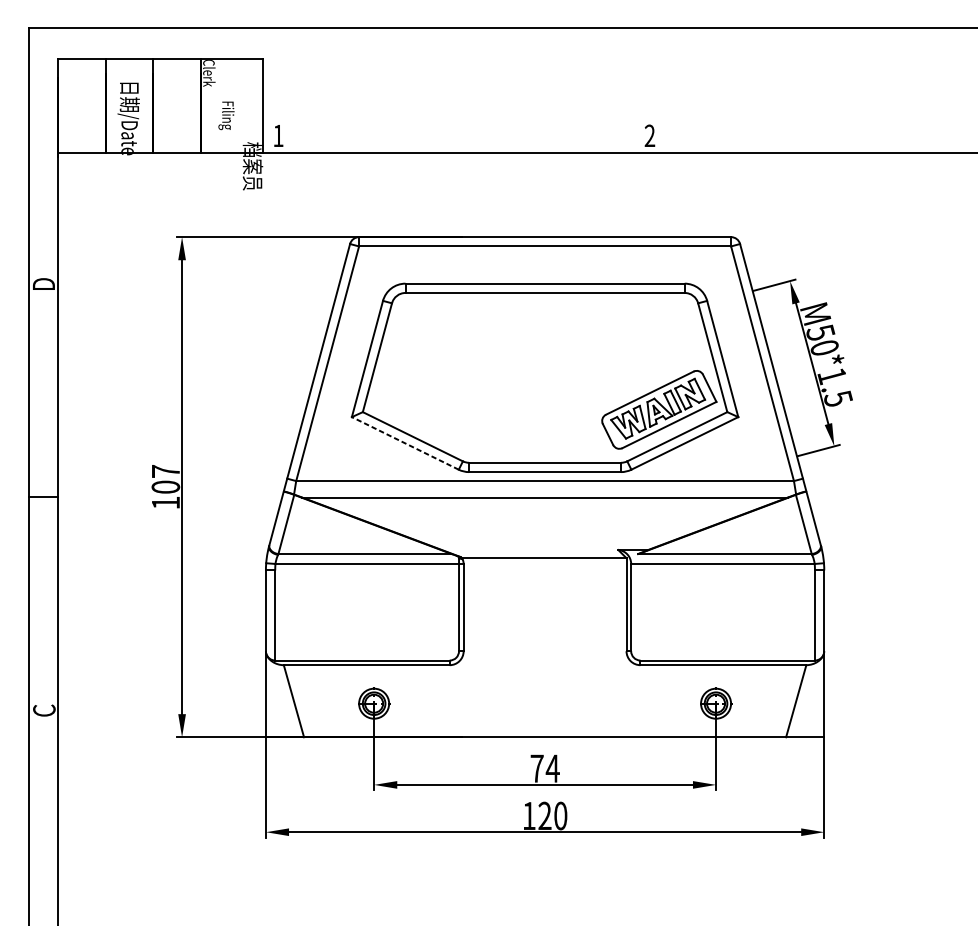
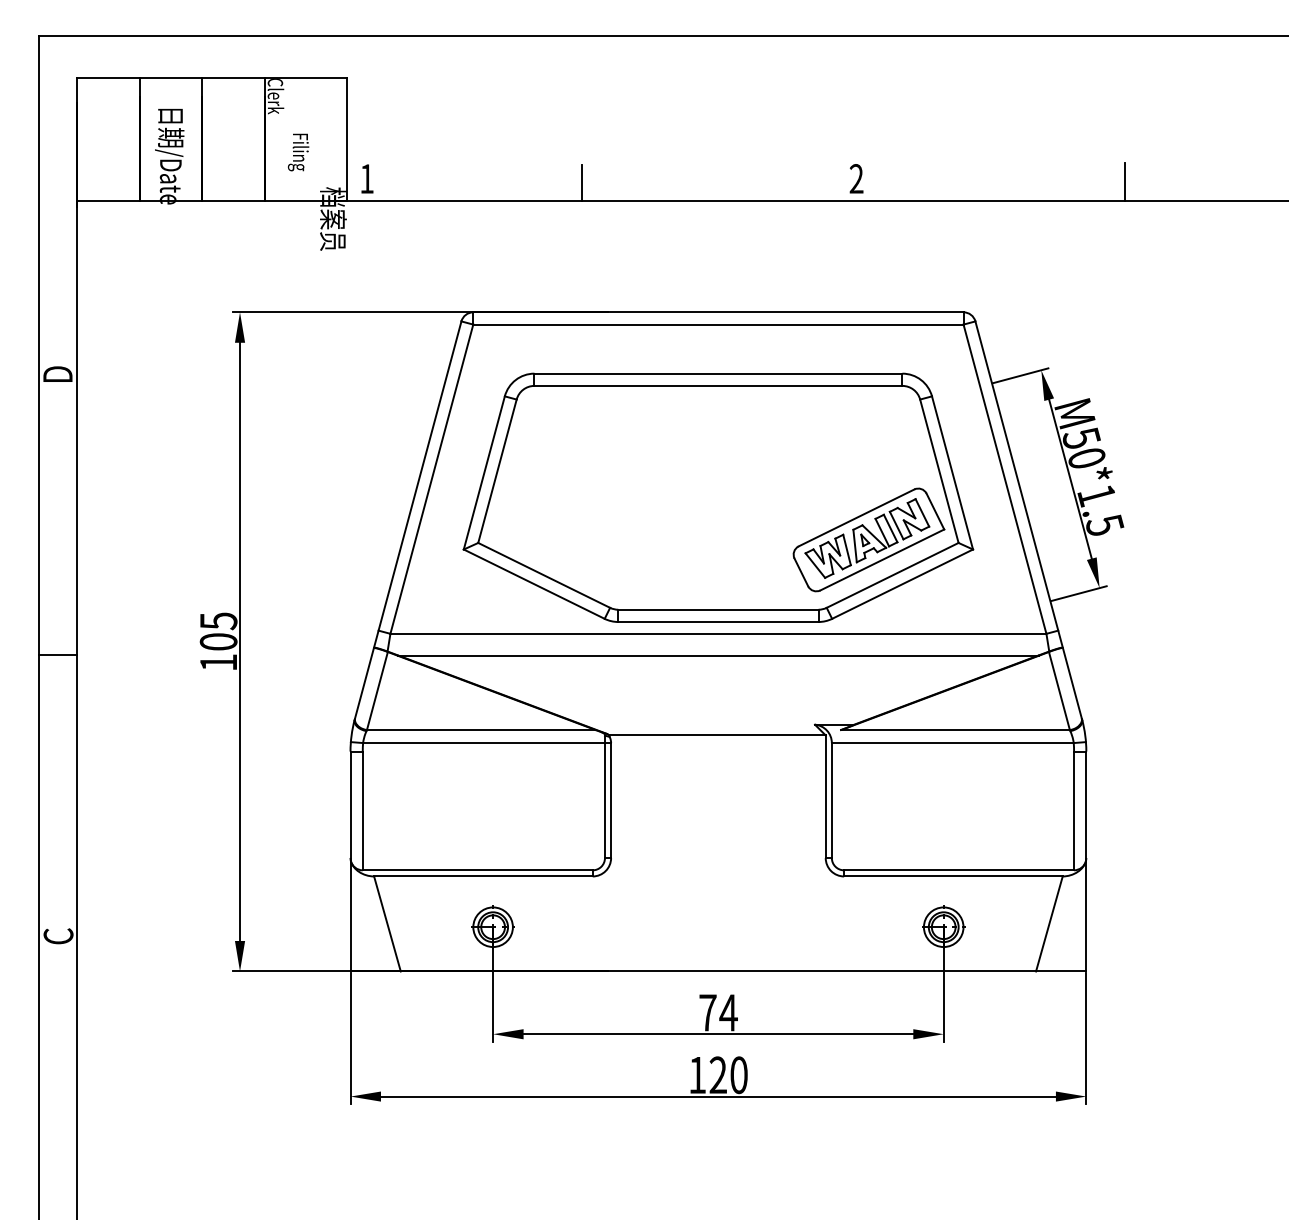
line: (853, 137) -> (1124, 181), added
line: (441, 138) -> (581, 182), added
line: (405, 443) -> (534, 584), dashed -> solid
text: (165, 471) -> (218, 621), 107 -> 105

